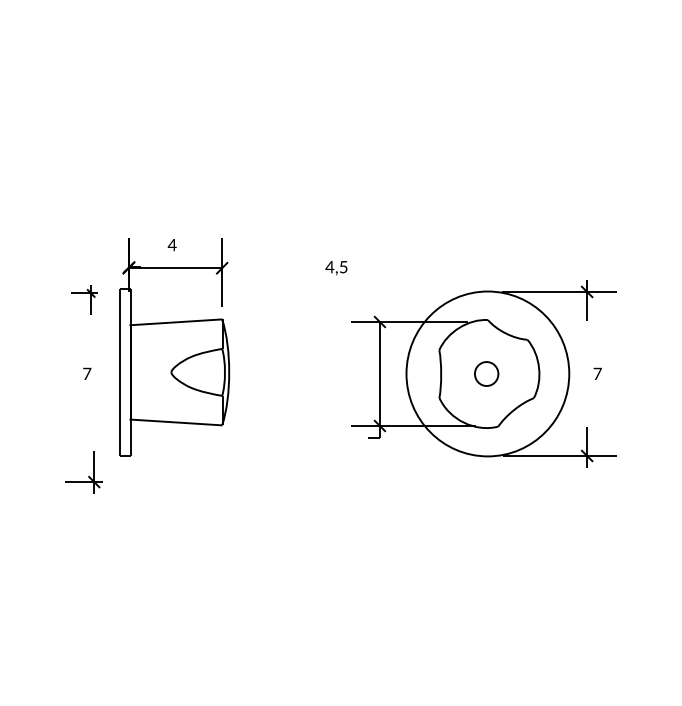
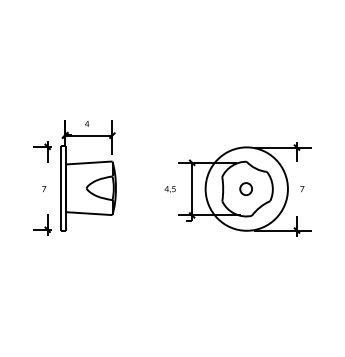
text: (335, 267) -> (169, 189), moved
part: (83, 299) -> (42, 151), size x1.43
part: (83, 471) -> (42, 224), moved

